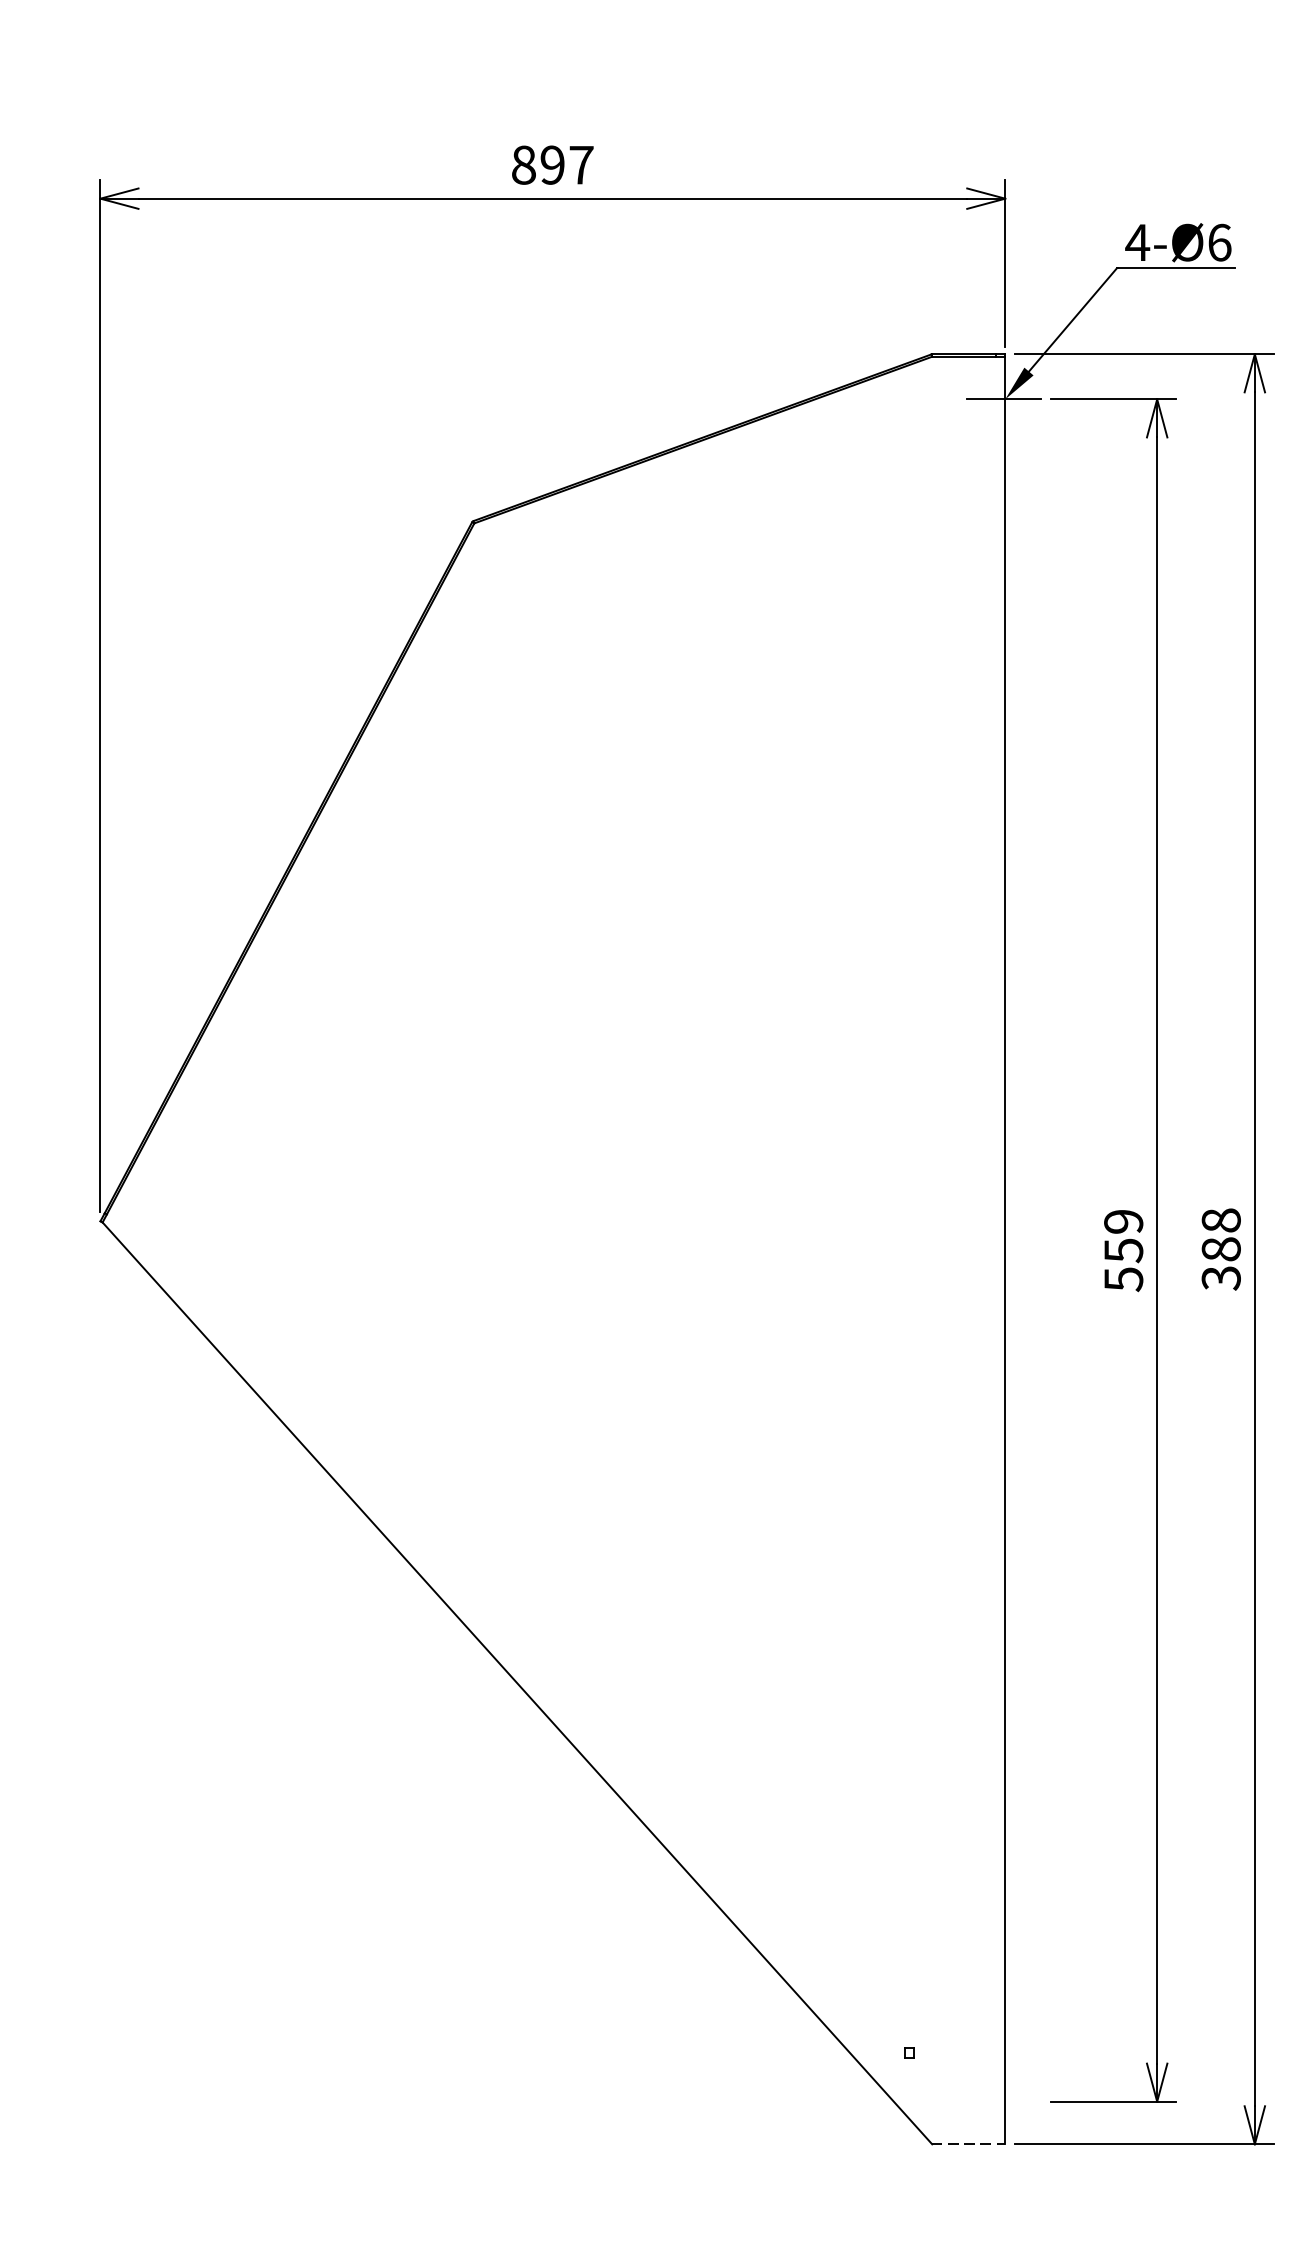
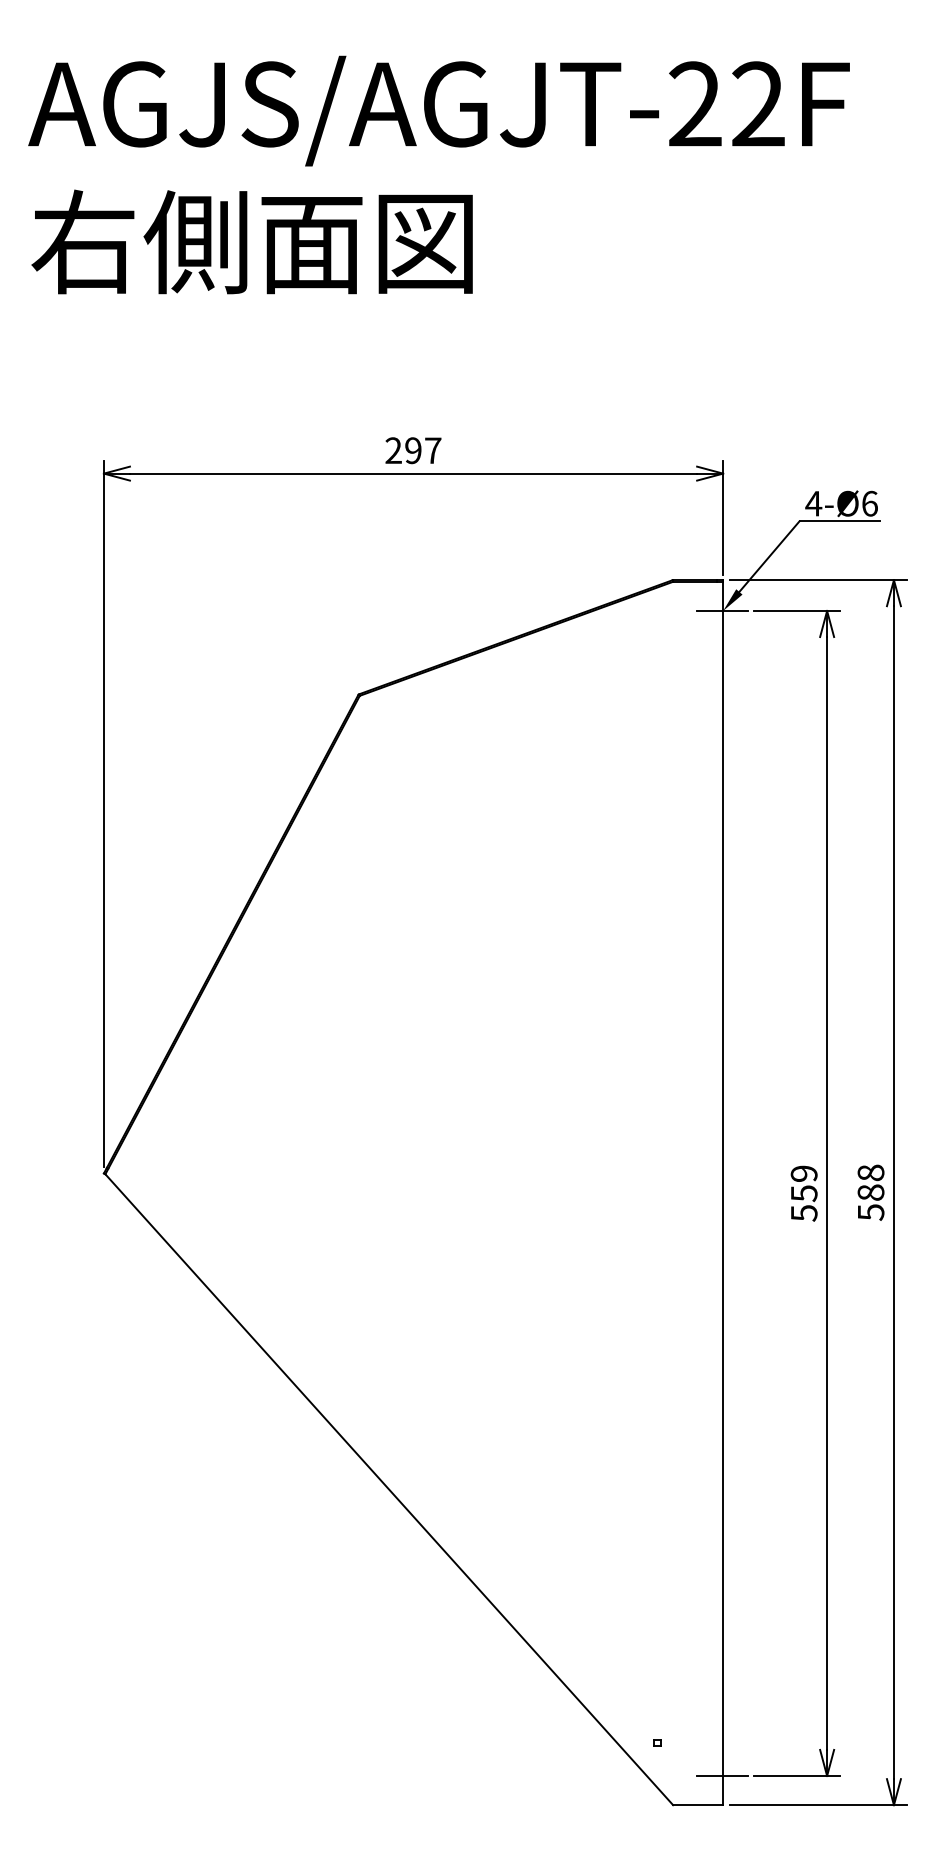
text: (523, 164) -> (393, 450), 897 -> 297
text: (1220, 1278) -> (870, 1212), 388 -> 588
line: (1002, 2100) -> (721, 1775), added
line: (969, 2144) -> (698, 1805), dashed -> solid

